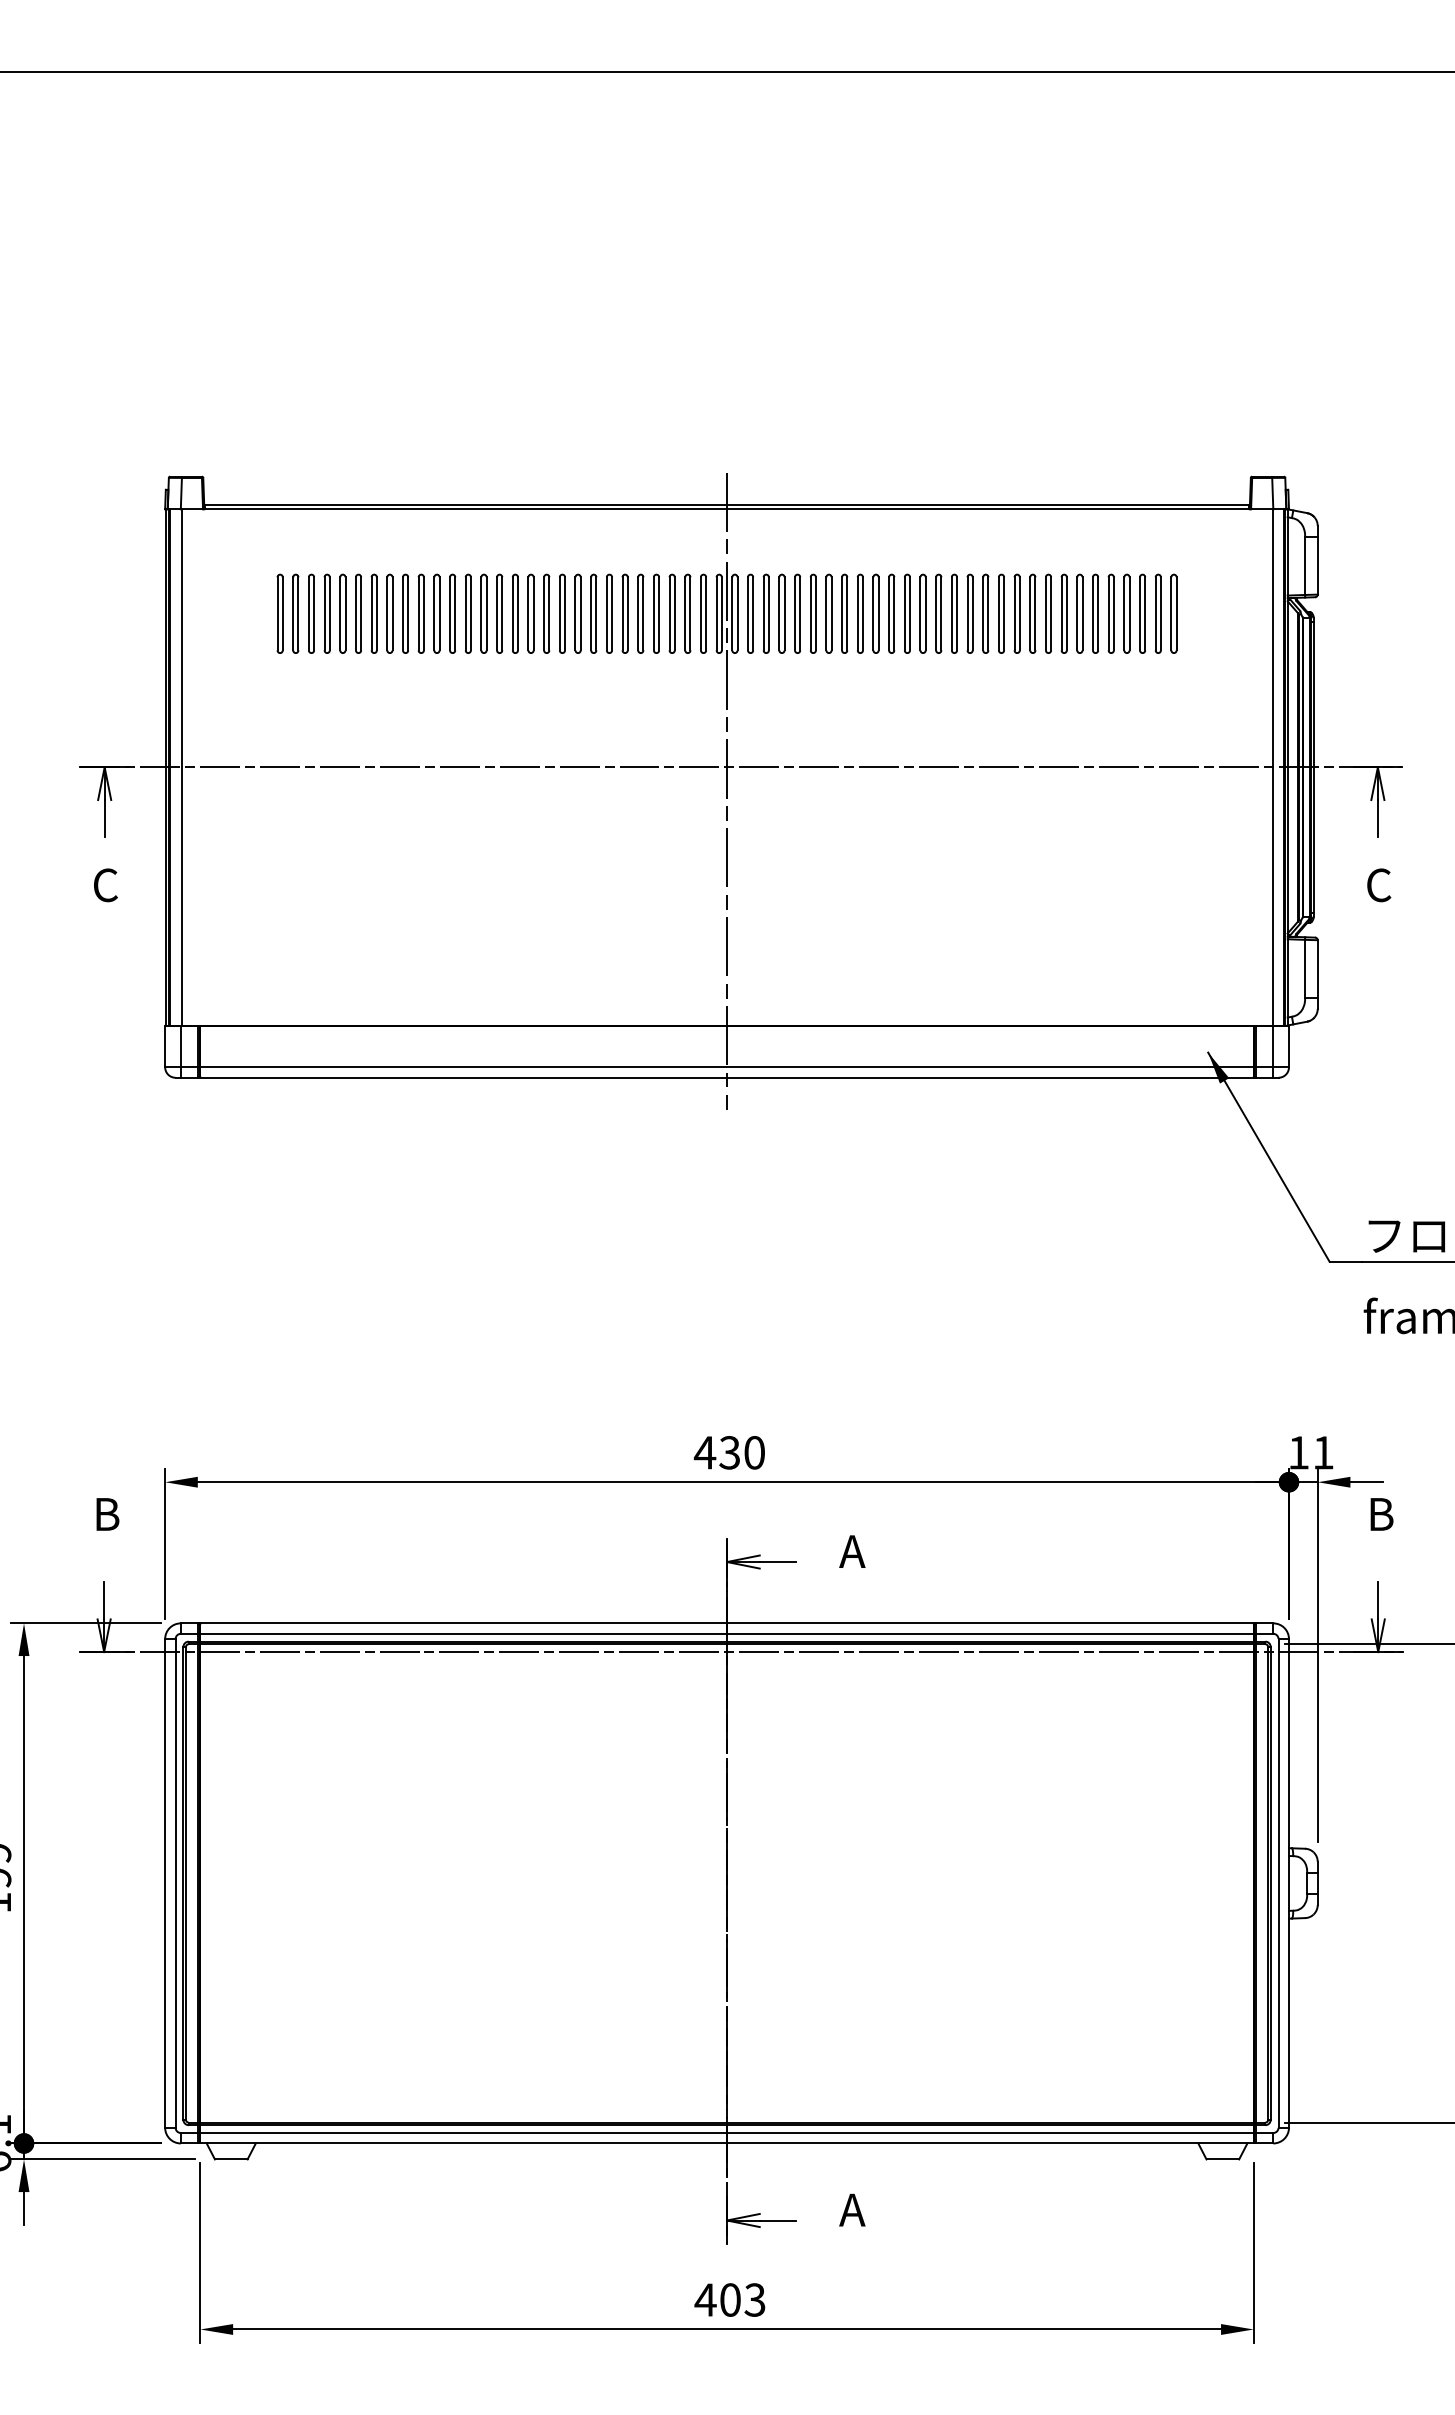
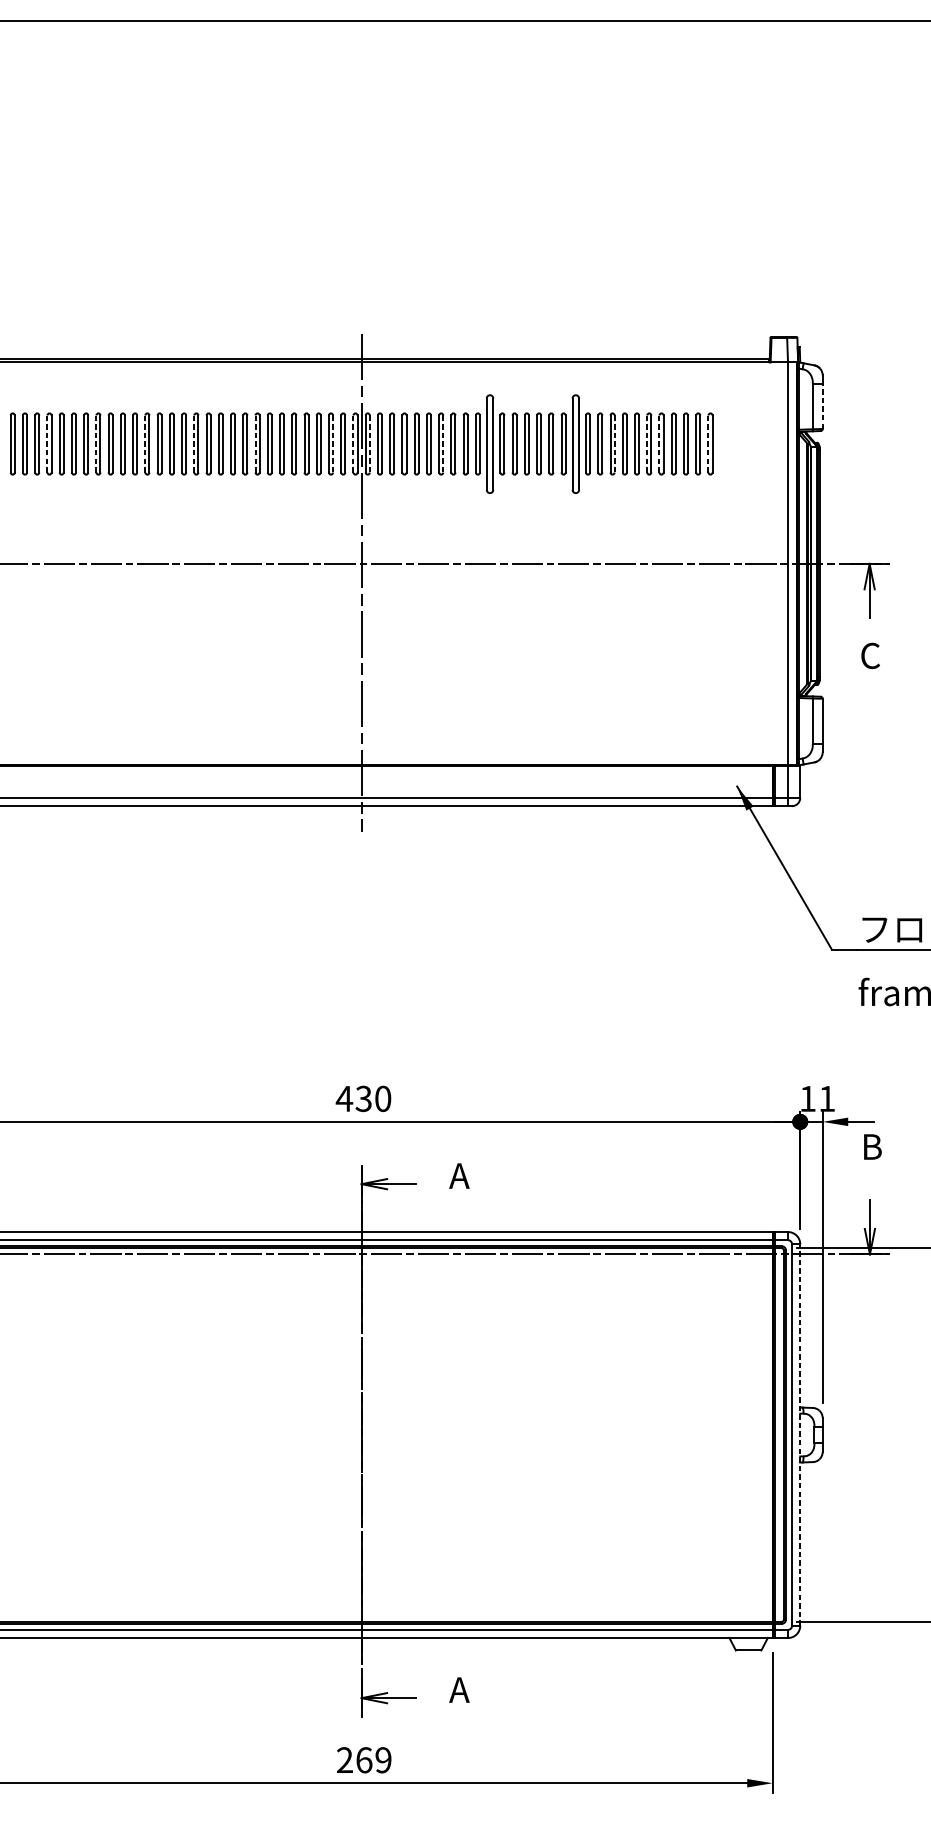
line: (1317, 565) -> (822, 406), solid -> dashed
line: (324, 613) -> (47, 443), solid -> dashed
line: (387, 613) -> (96, 443), solid -> dashed
line: (450, 613) -> (145, 443), solid -> dashed
line: (512, 613) -> (194, 443), solid -> dashed
line: (591, 613) -> (255, 443), solid -> dashed
line: (690, 613) -> (333, 443), solid -> dashed
line: (716, 613) -> (353, 443), solid -> dashed
line: (737, 613) -> (369, 443), solid -> dashed
line: (831, 613) -> (443, 443), solid -> dashed
part: (891, 613) -> (489, 443), size x1.6
part: (1001, 613) -> (575, 443), size x1.6
line: (1051, 613) -> (614, 443), solid -> dashed
line: (1092, 613) -> (646, 443), solid -> dashed
line: (1108, 613) -> (659, 443), solid -> dashed
line: (1171, 613) -> (708, 443), solid -> dashed
line: (1288, 1882) -> (799, 1434), solid -> dashed
text: (729, 2299) -> (363, 1759), 403 -> 269

